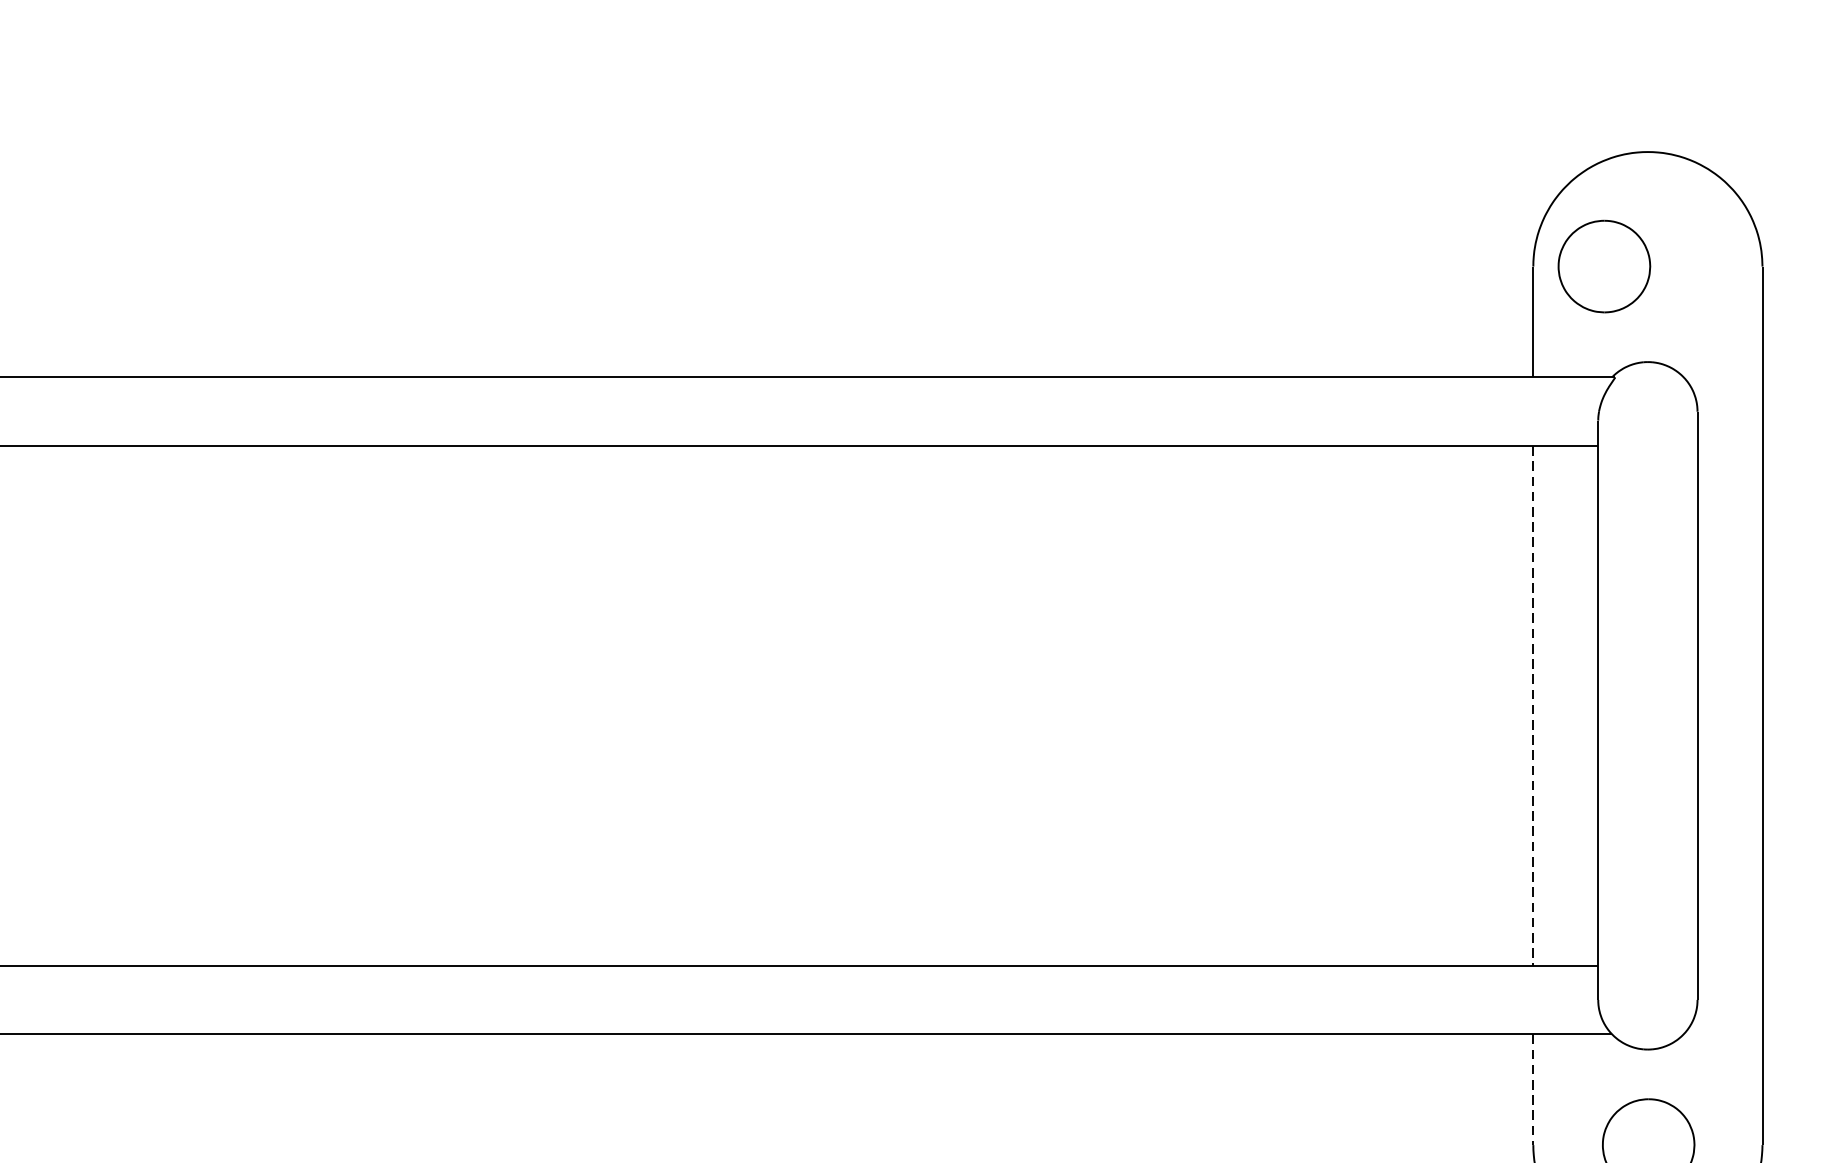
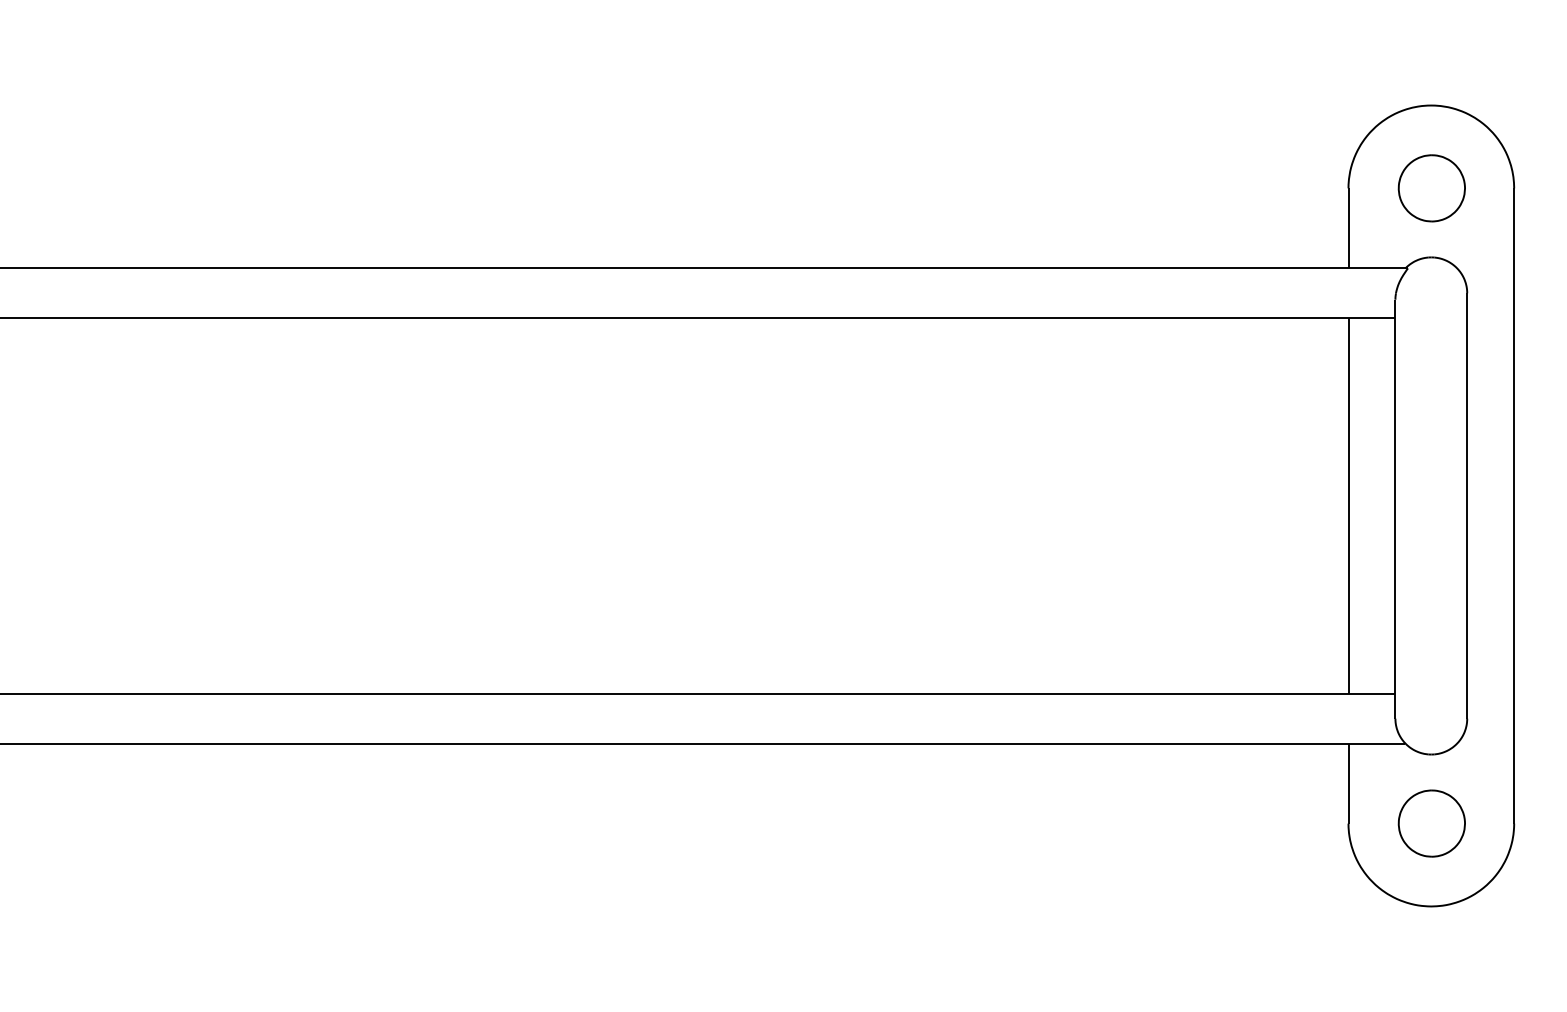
part: (1603, 266) -> (1431, 188), moved
line: (1533, 706) -> (1348, 506), dashed -> solid
line: (1533, 1090) -> (1348, 784), dashed -> solid

